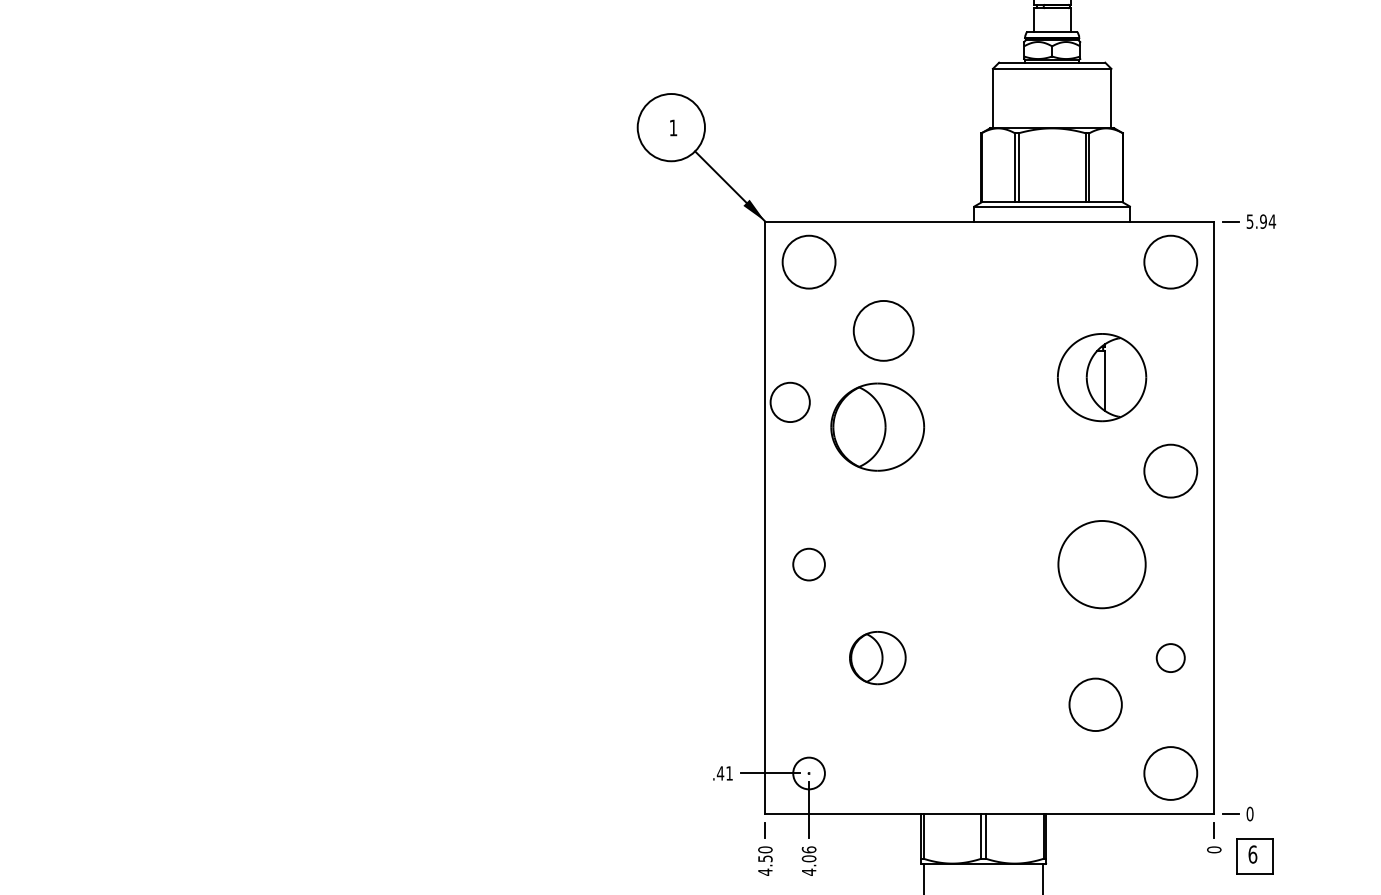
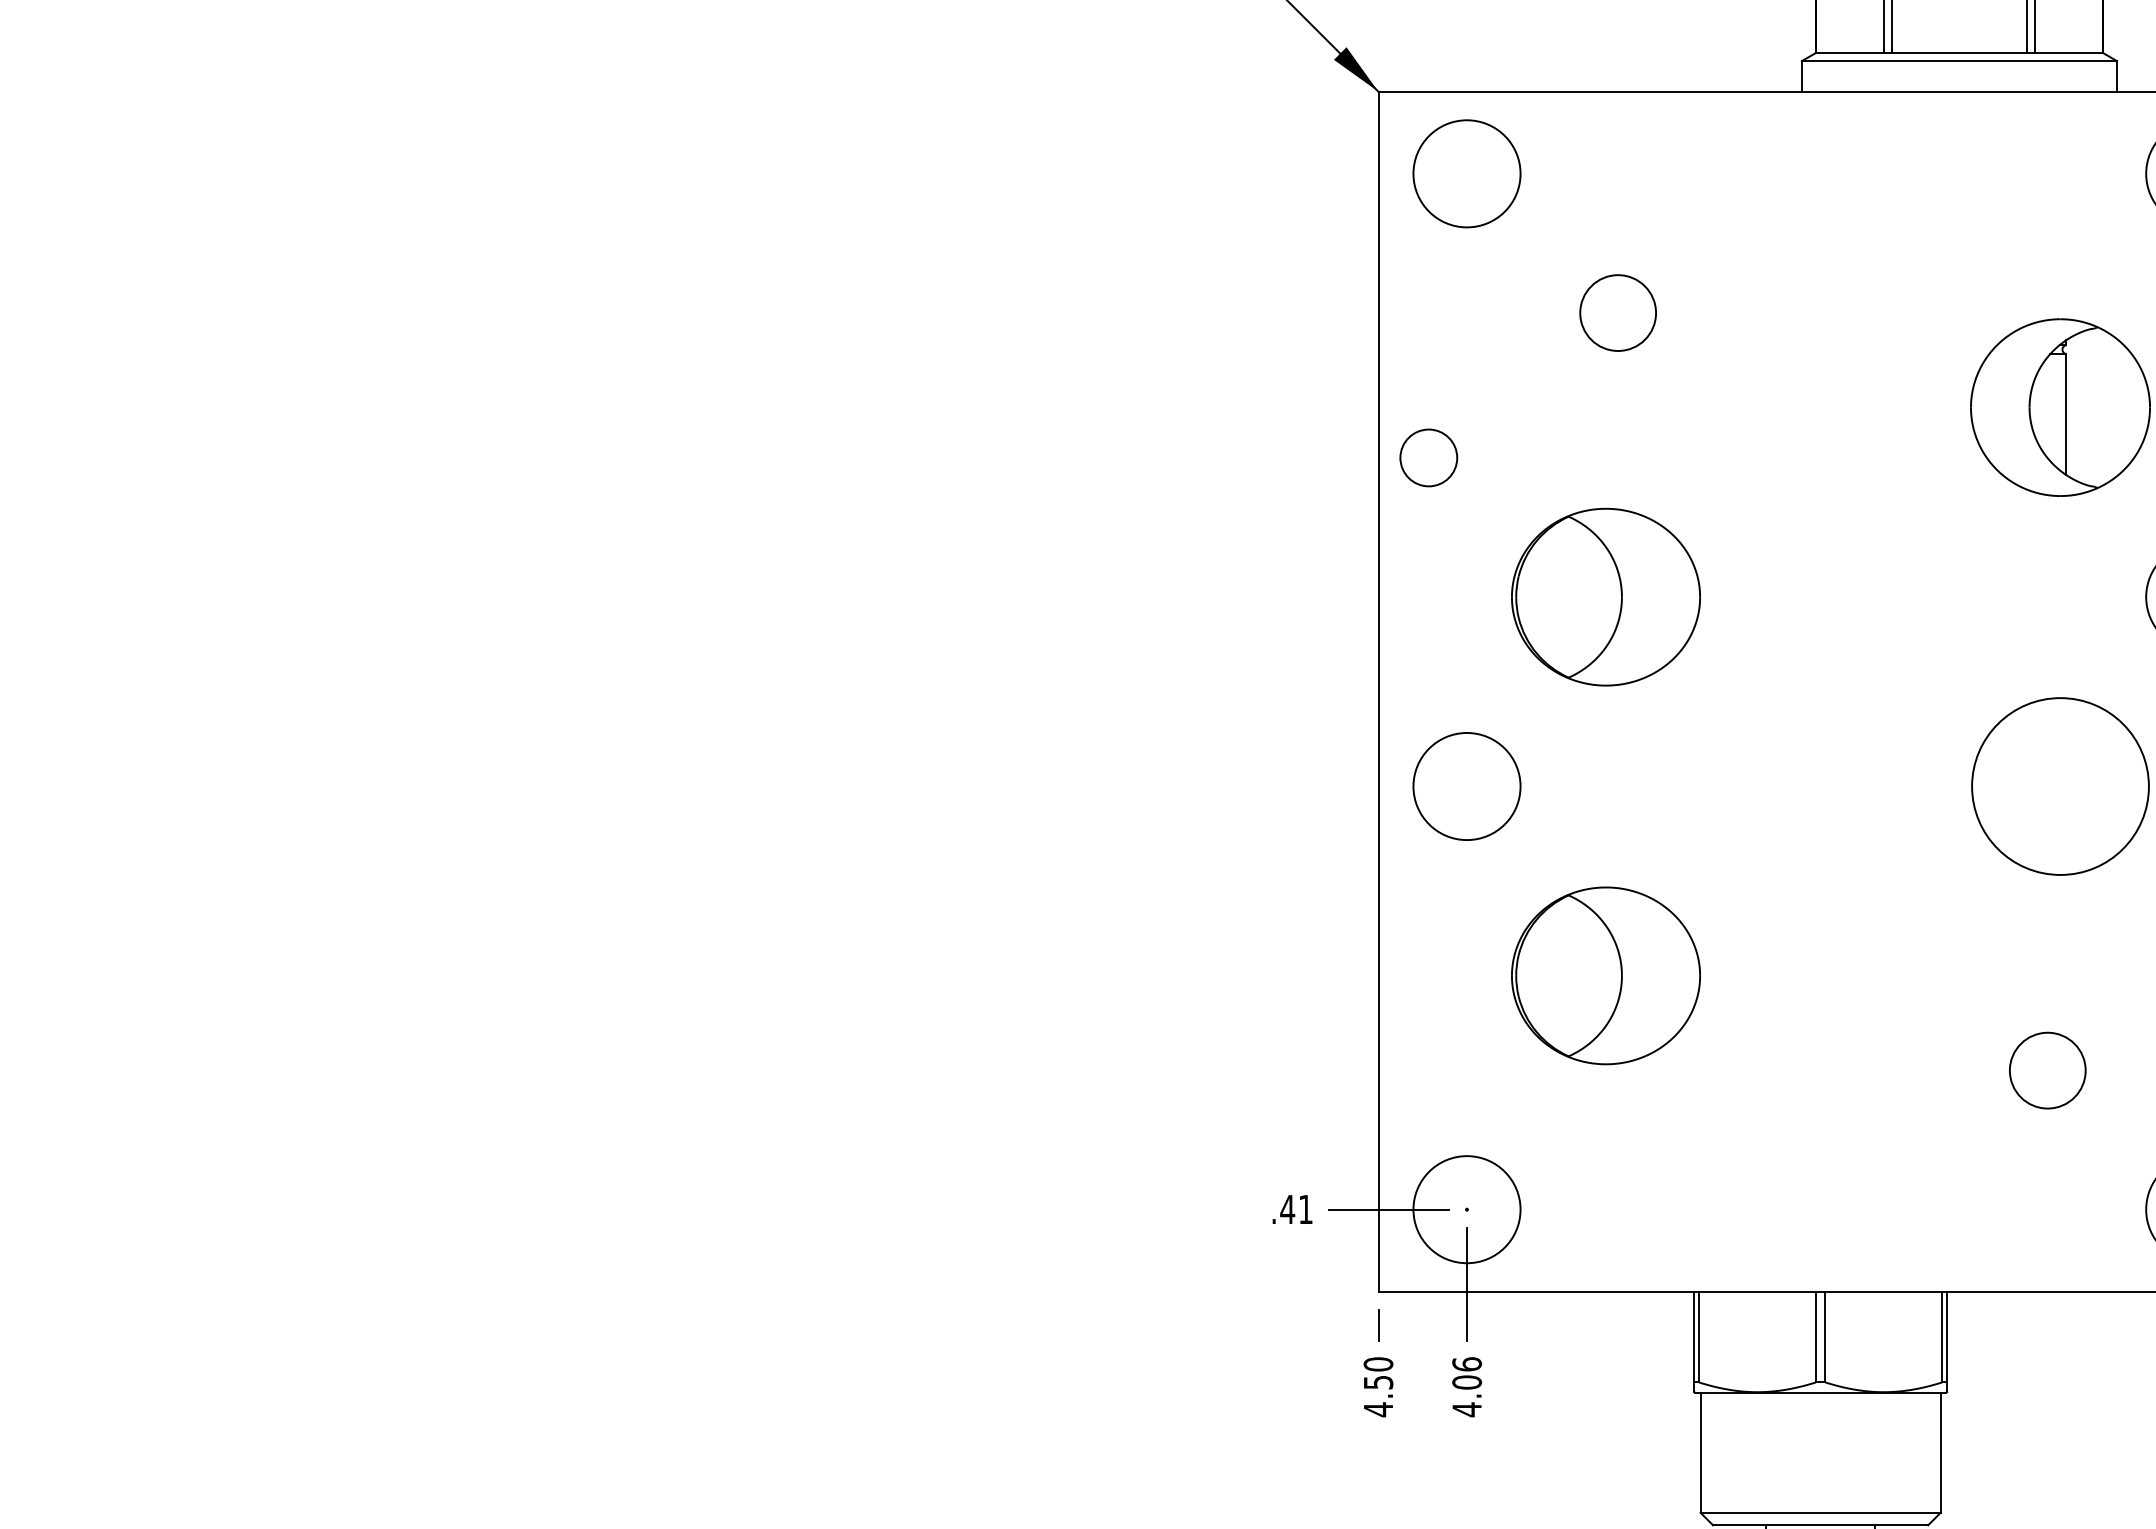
circle: (883, 330) -> (1617, 312), size x0.62
circle: (790, 402) -> (1429, 458), size x0.71
part: (877, 426) -> (1605, 595), moved
circle: (808, 564) -> (1465, 786), size x1.67
part: (877, 657) -> (1605, 974), size x1.67
circle: (1095, 704) -> (2047, 1069), size x0.71
circle: (808, 773) -> (1465, 1209), size x1.67

